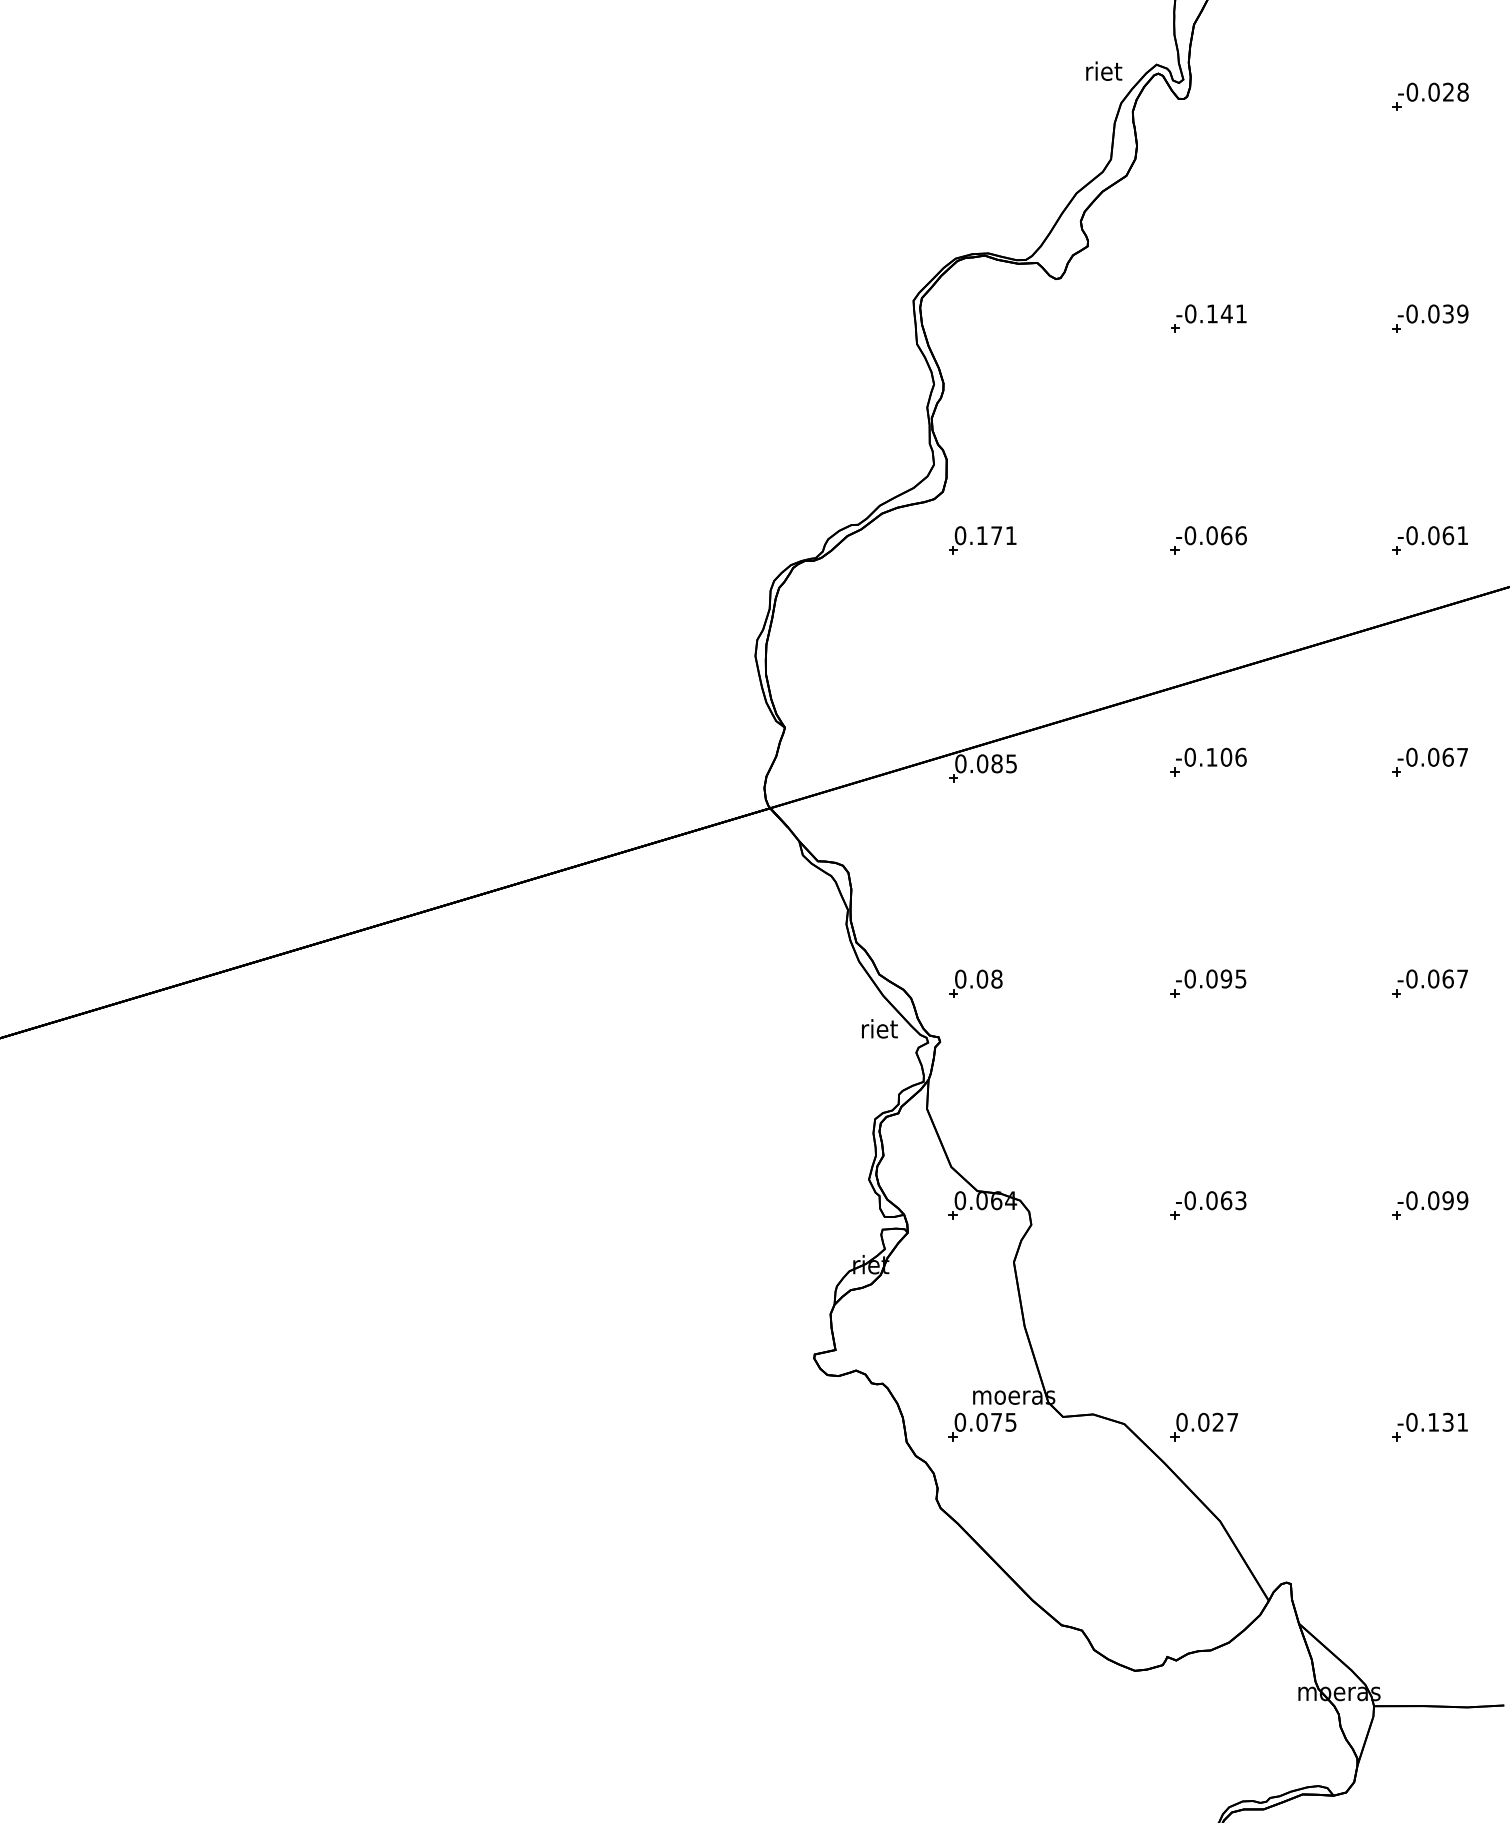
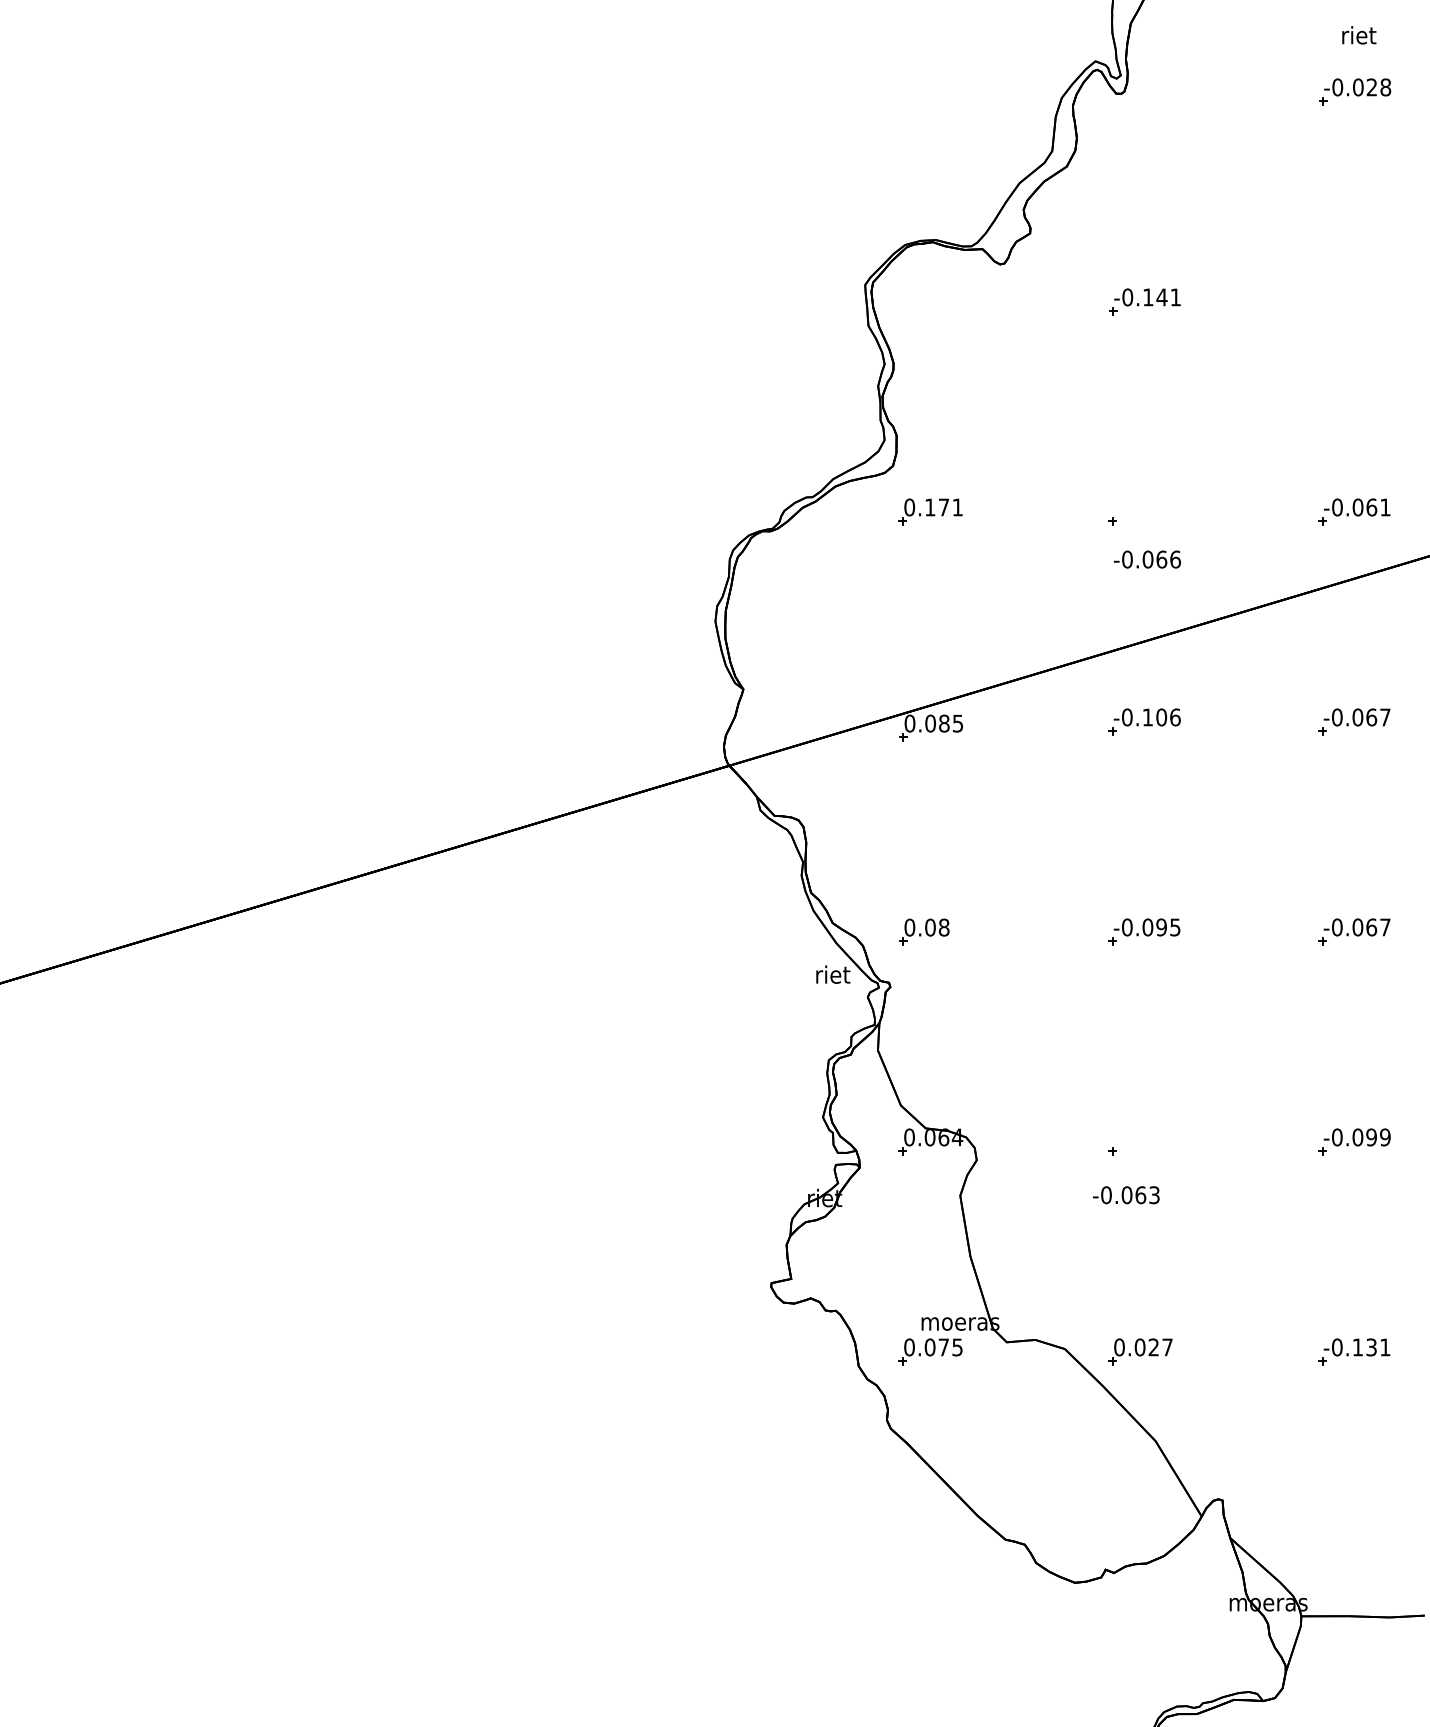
text: (1104, 70) -> (1359, 34), moved
part: (1430, 318) -> (1354, 301), removed
text: (1211, 535) -> (1147, 559), moved
text: (1211, 1200) -> (1126, 1195), moved

